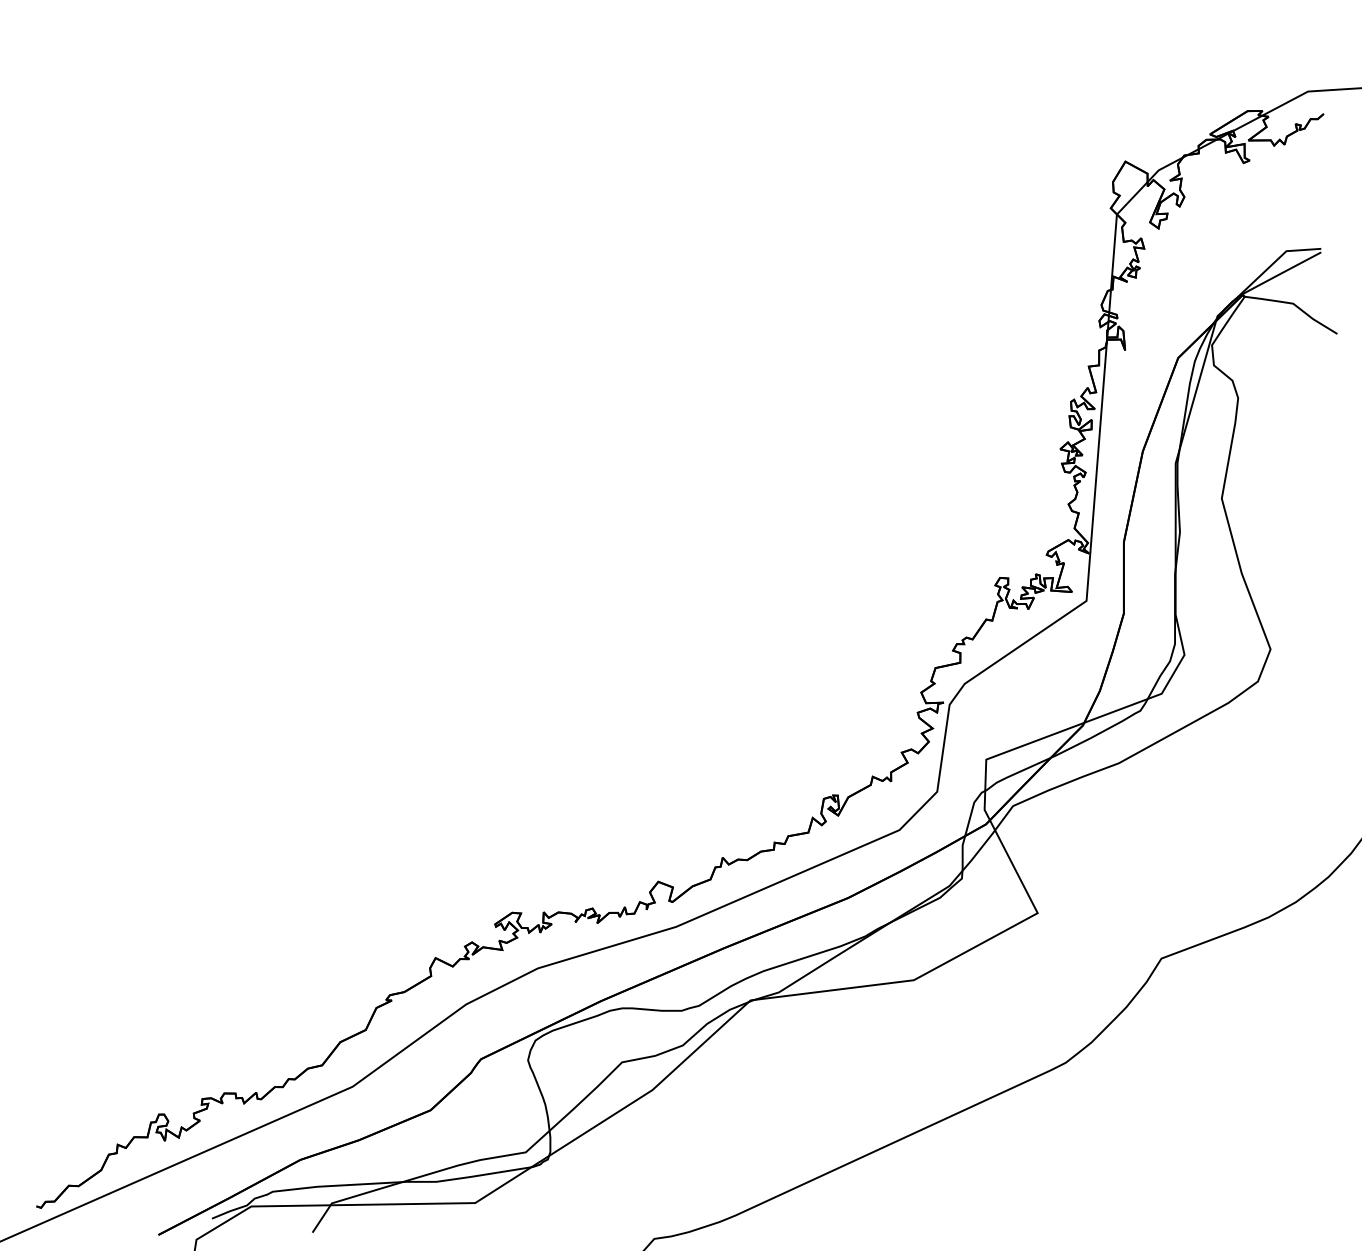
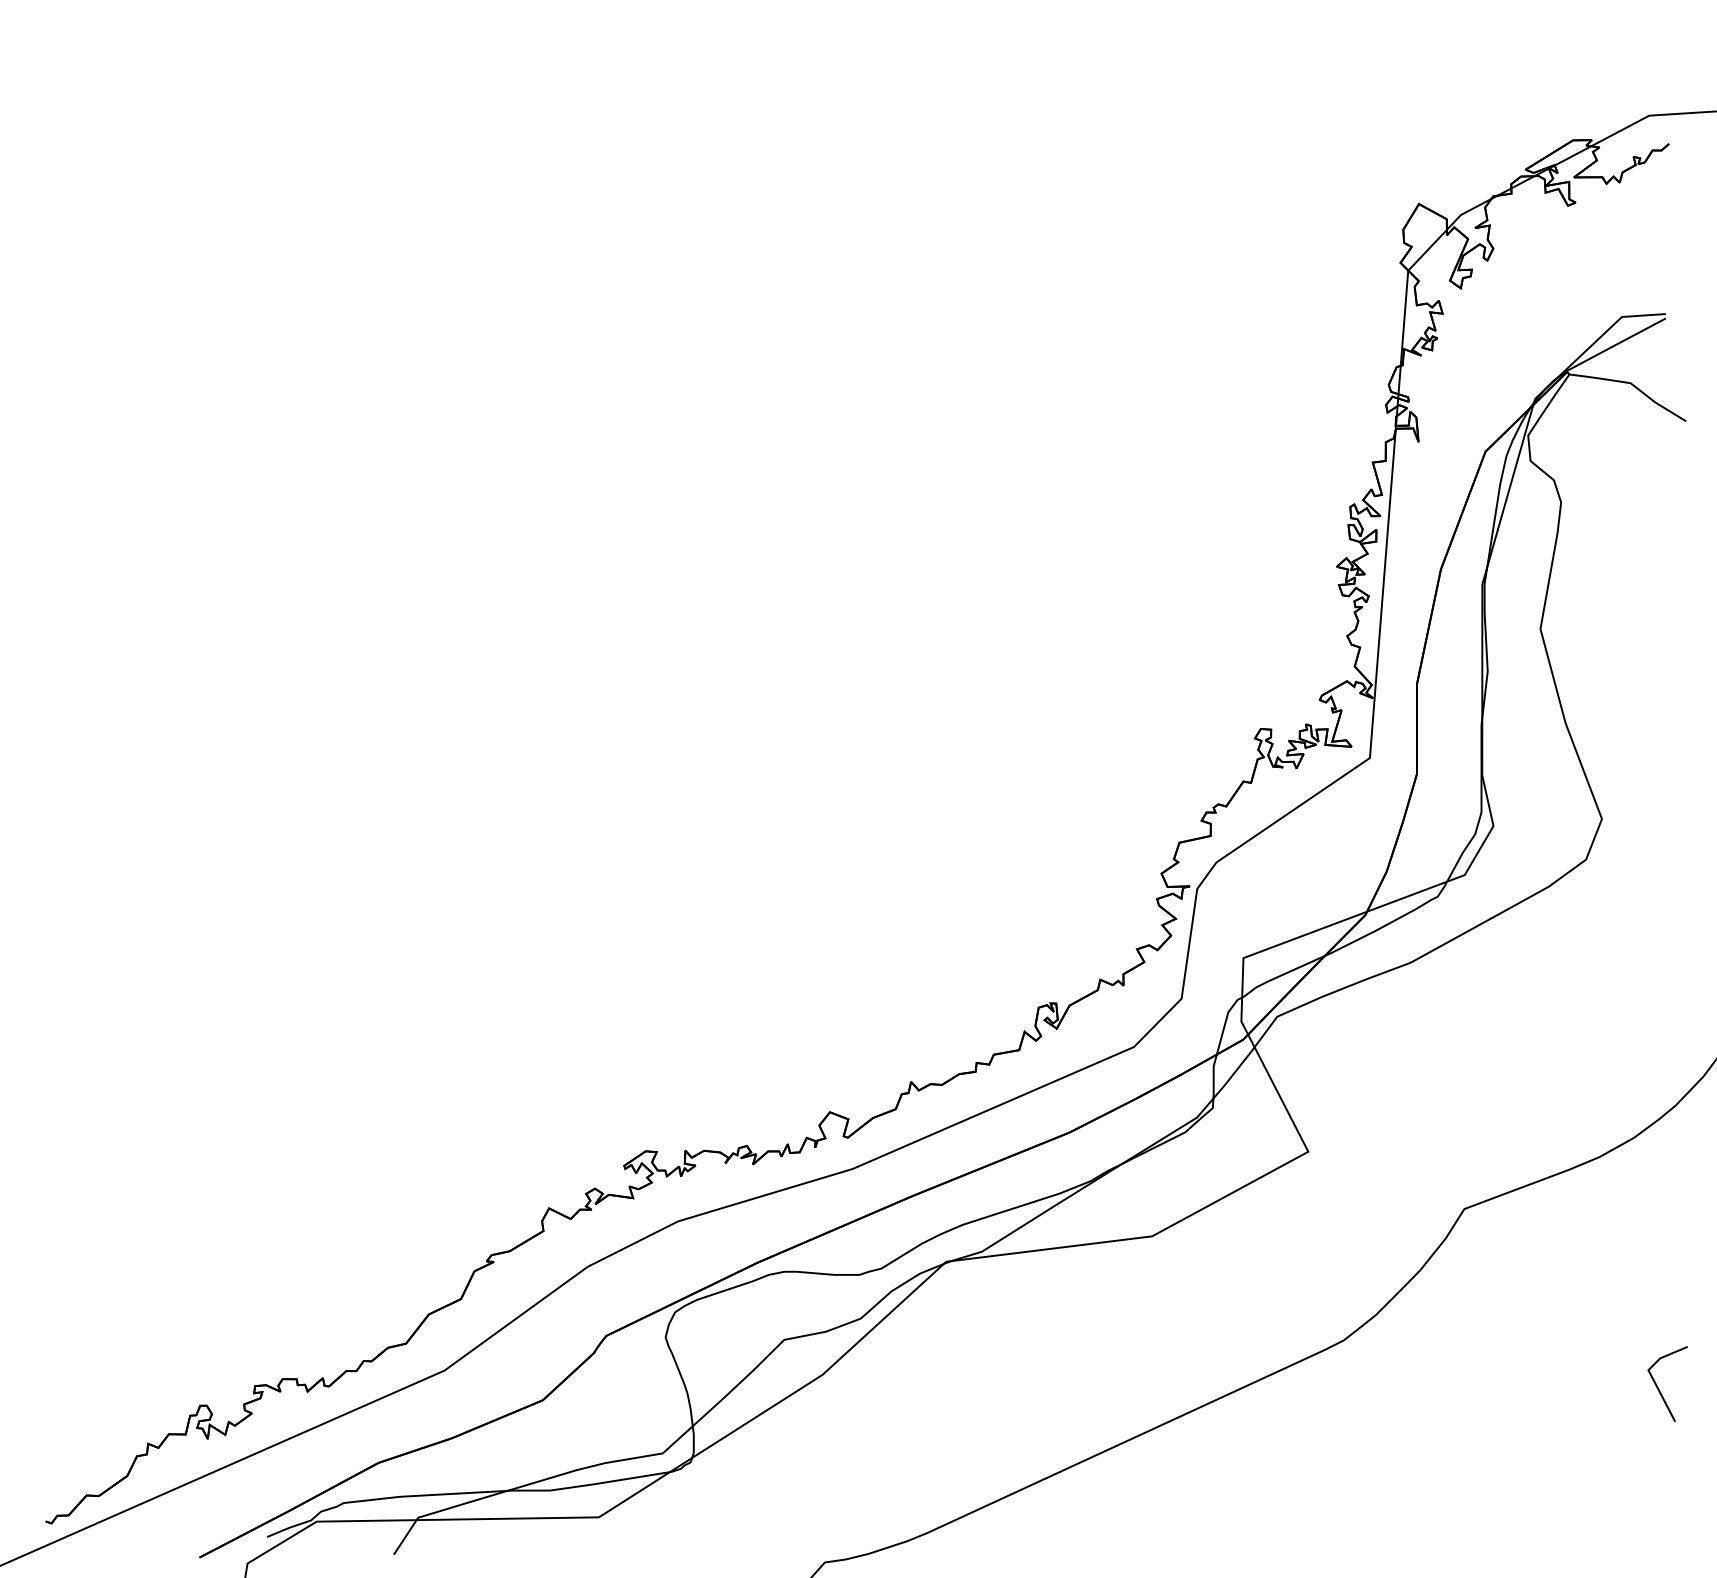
line: (1315, 1100) -> (1658, 1387), added

